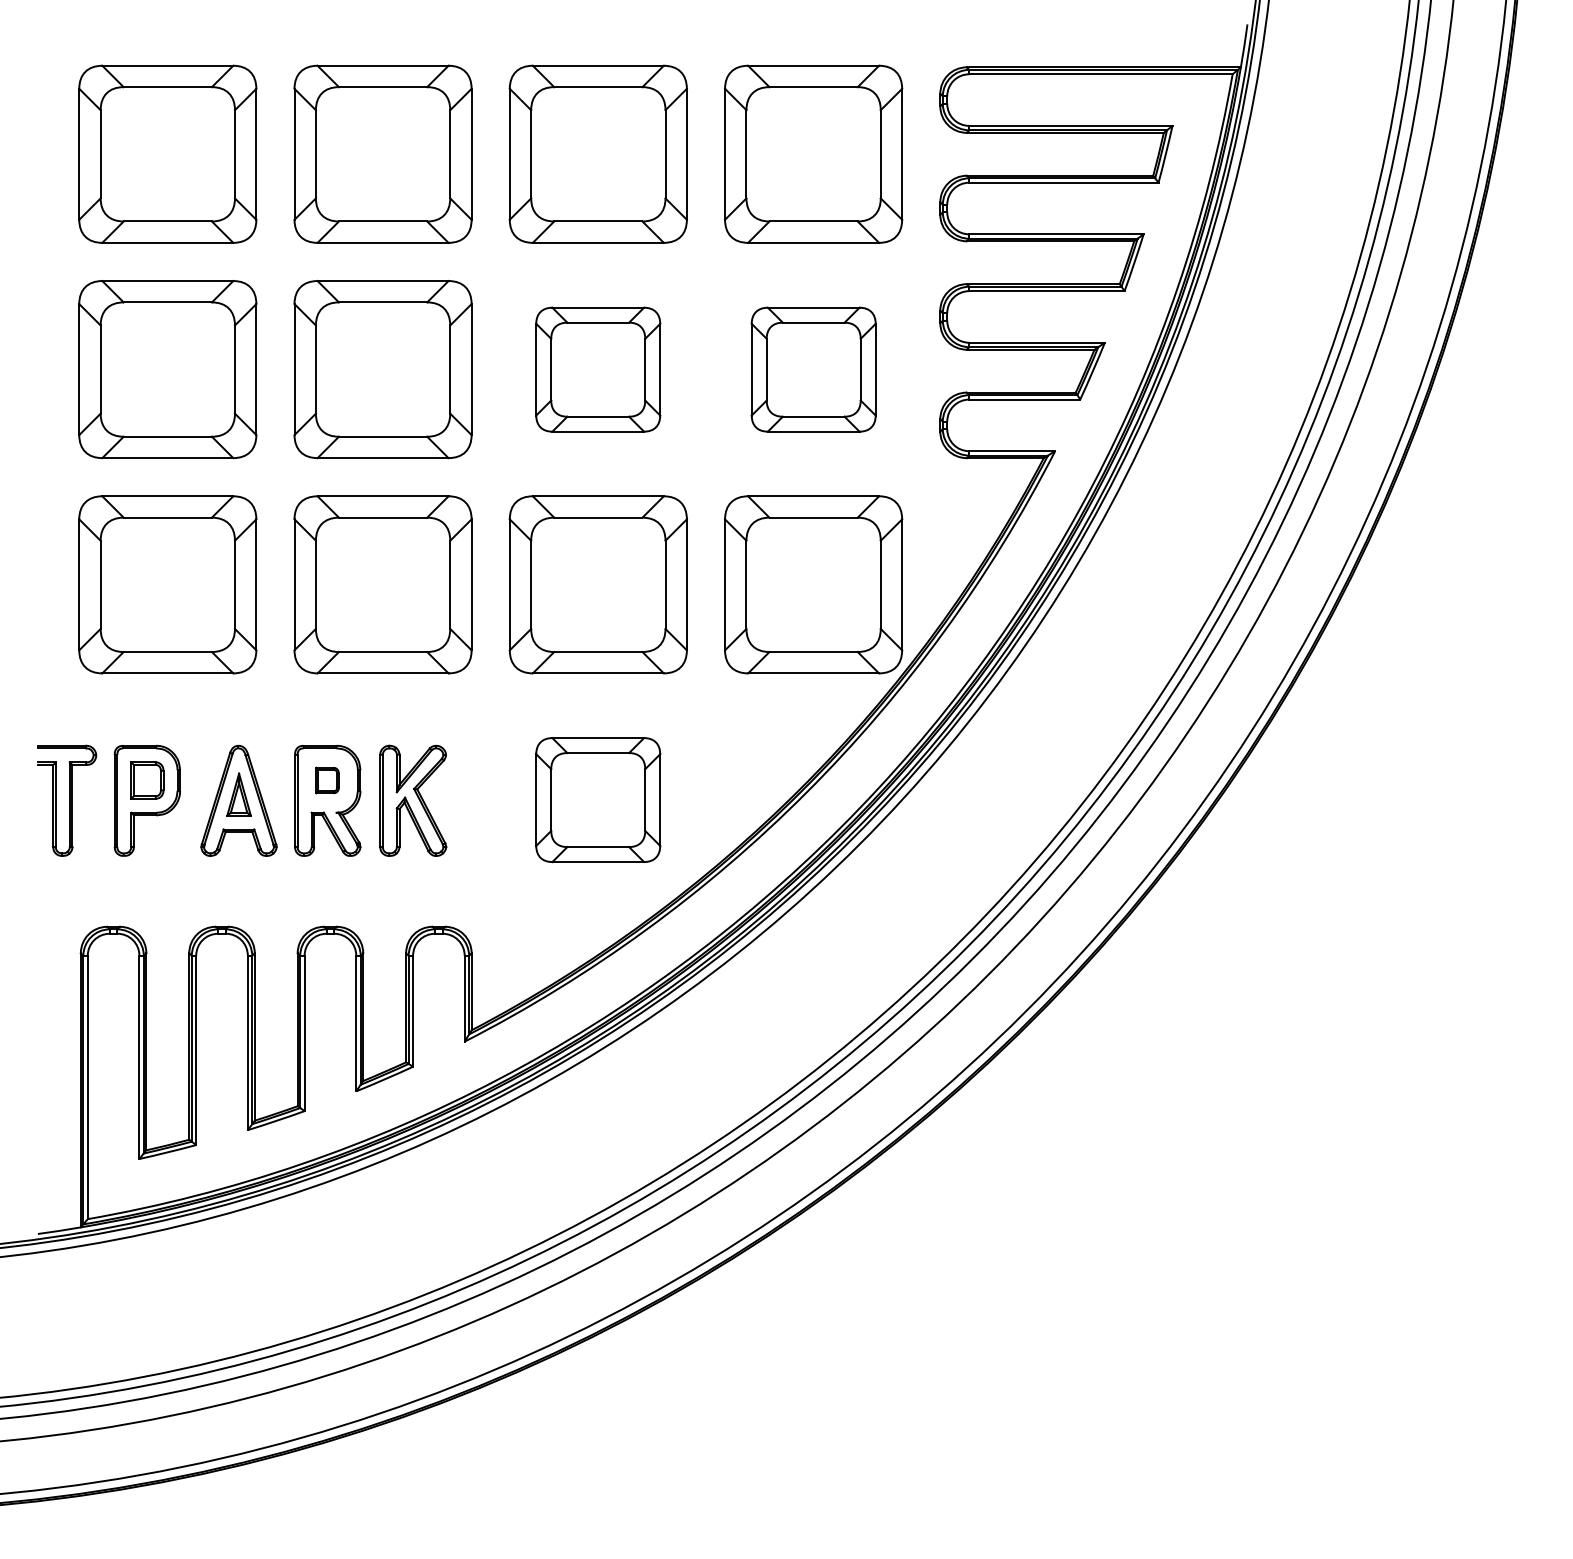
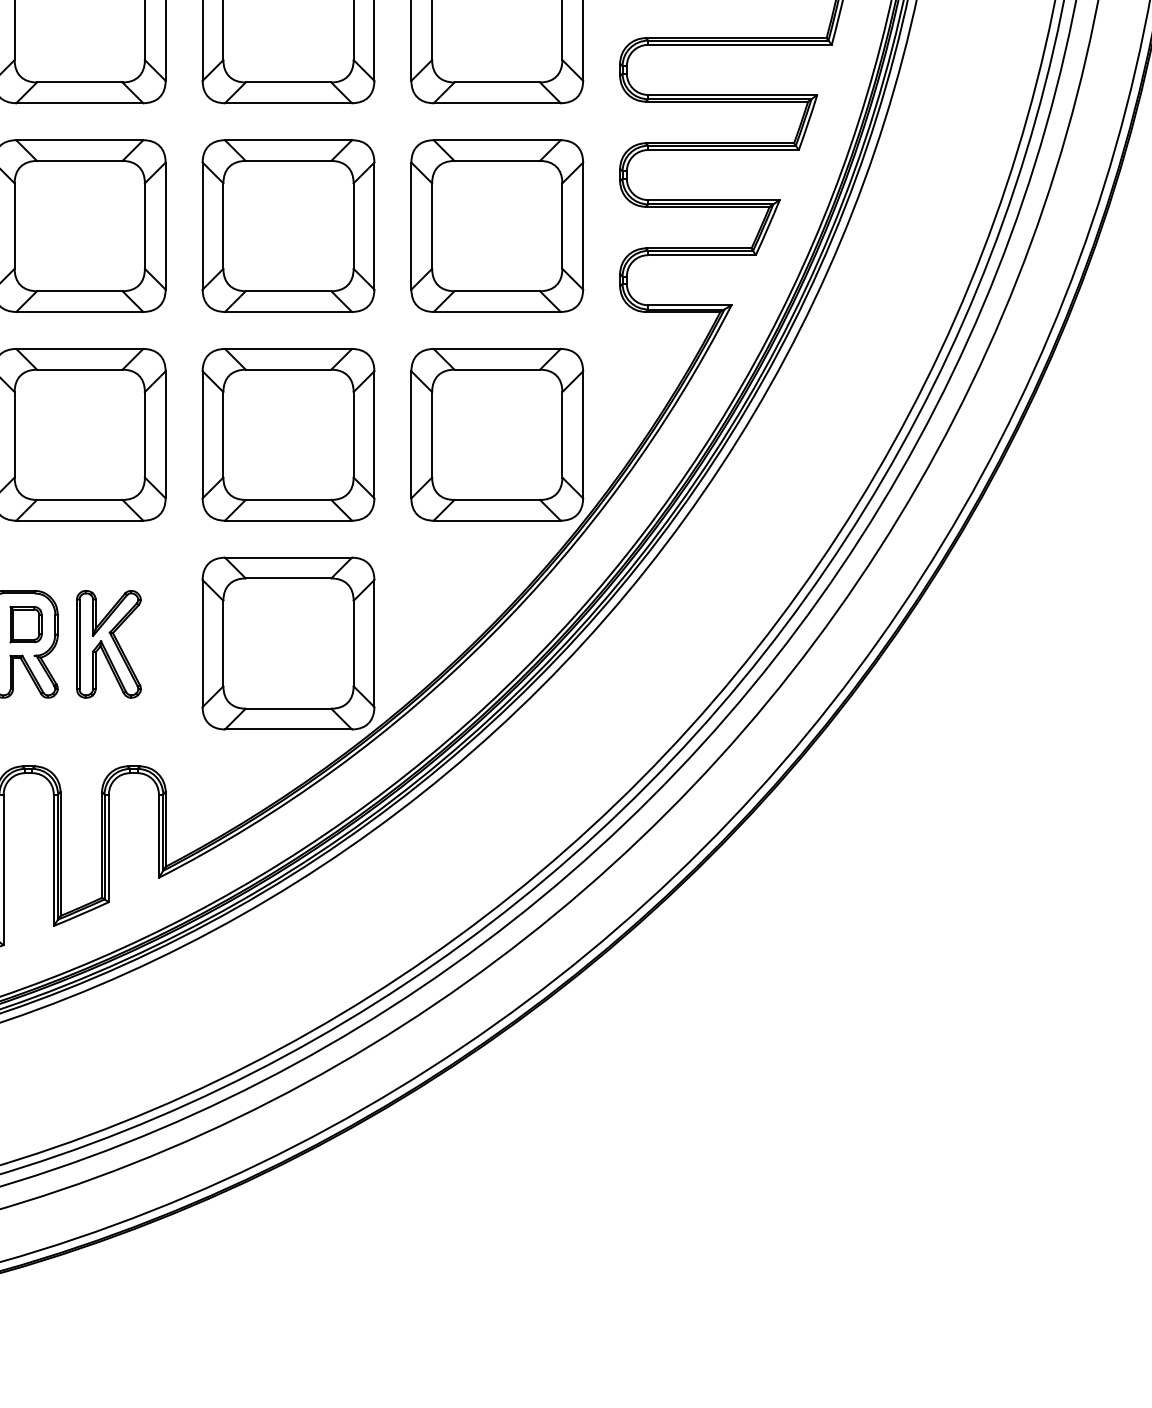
part: (597, 369) -> (287, 226), size x1.43
part: (813, 369) -> (497, 226), size x1.43
part: (327, 780) -> (25, 624), size x1.43
part: (597, 799) -> (287, 642), size x1.43

